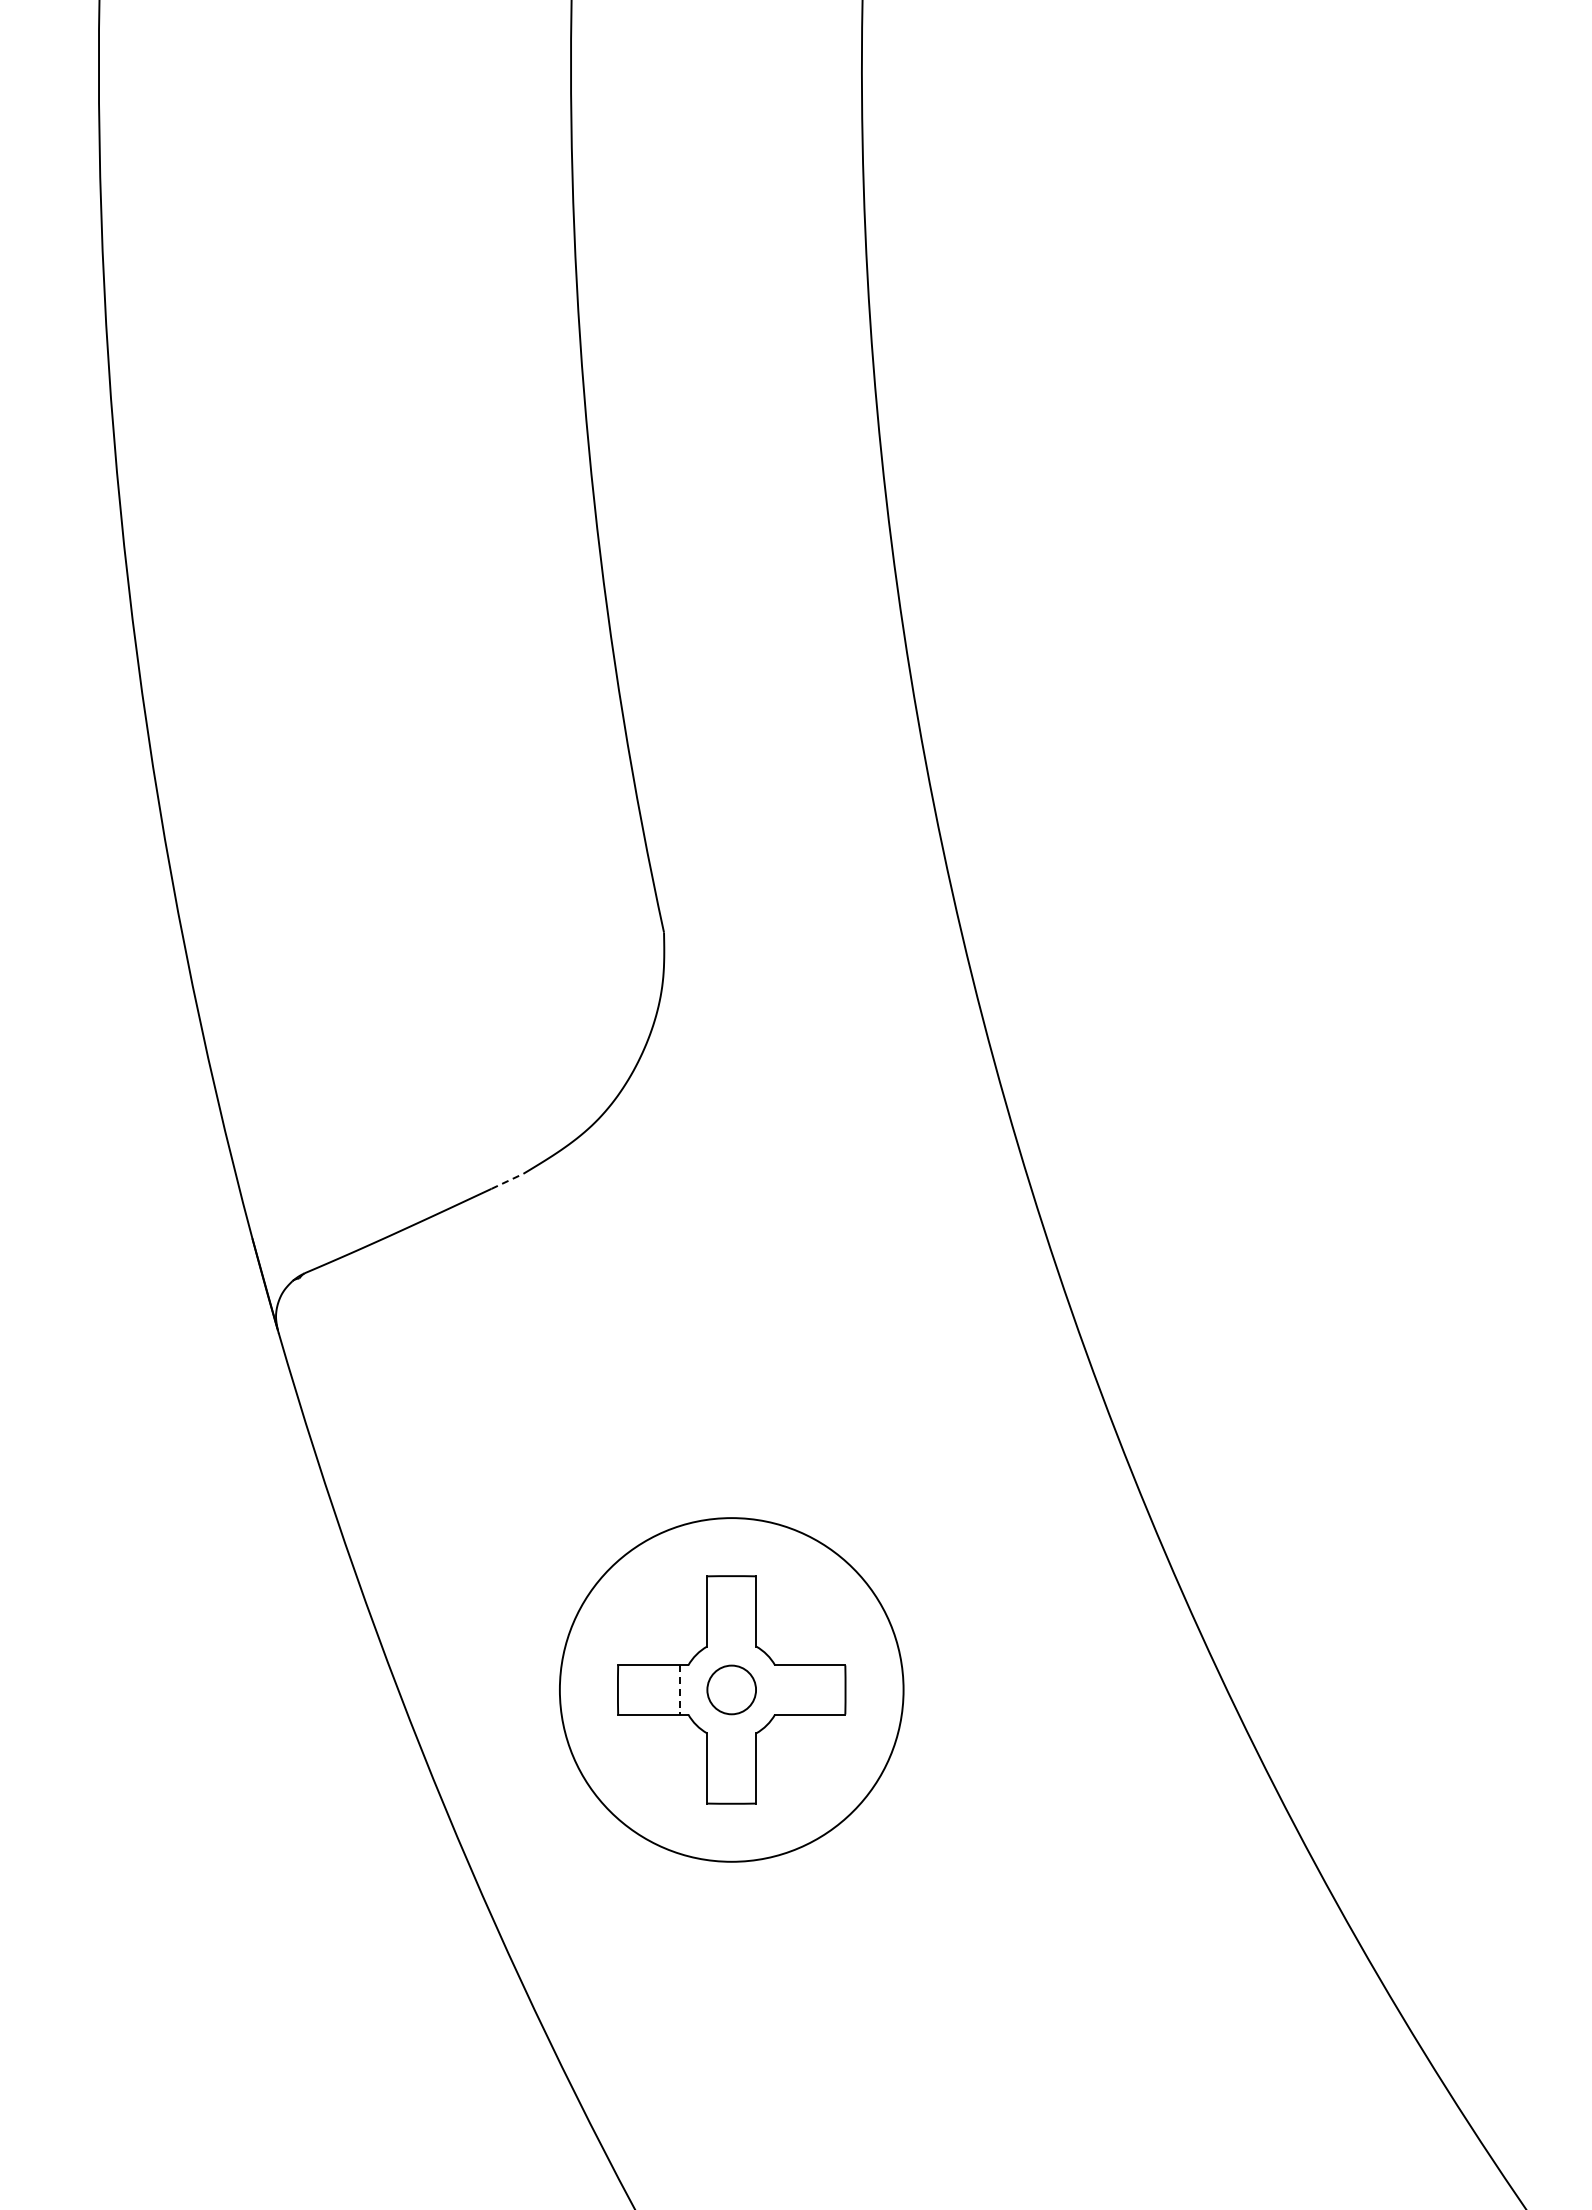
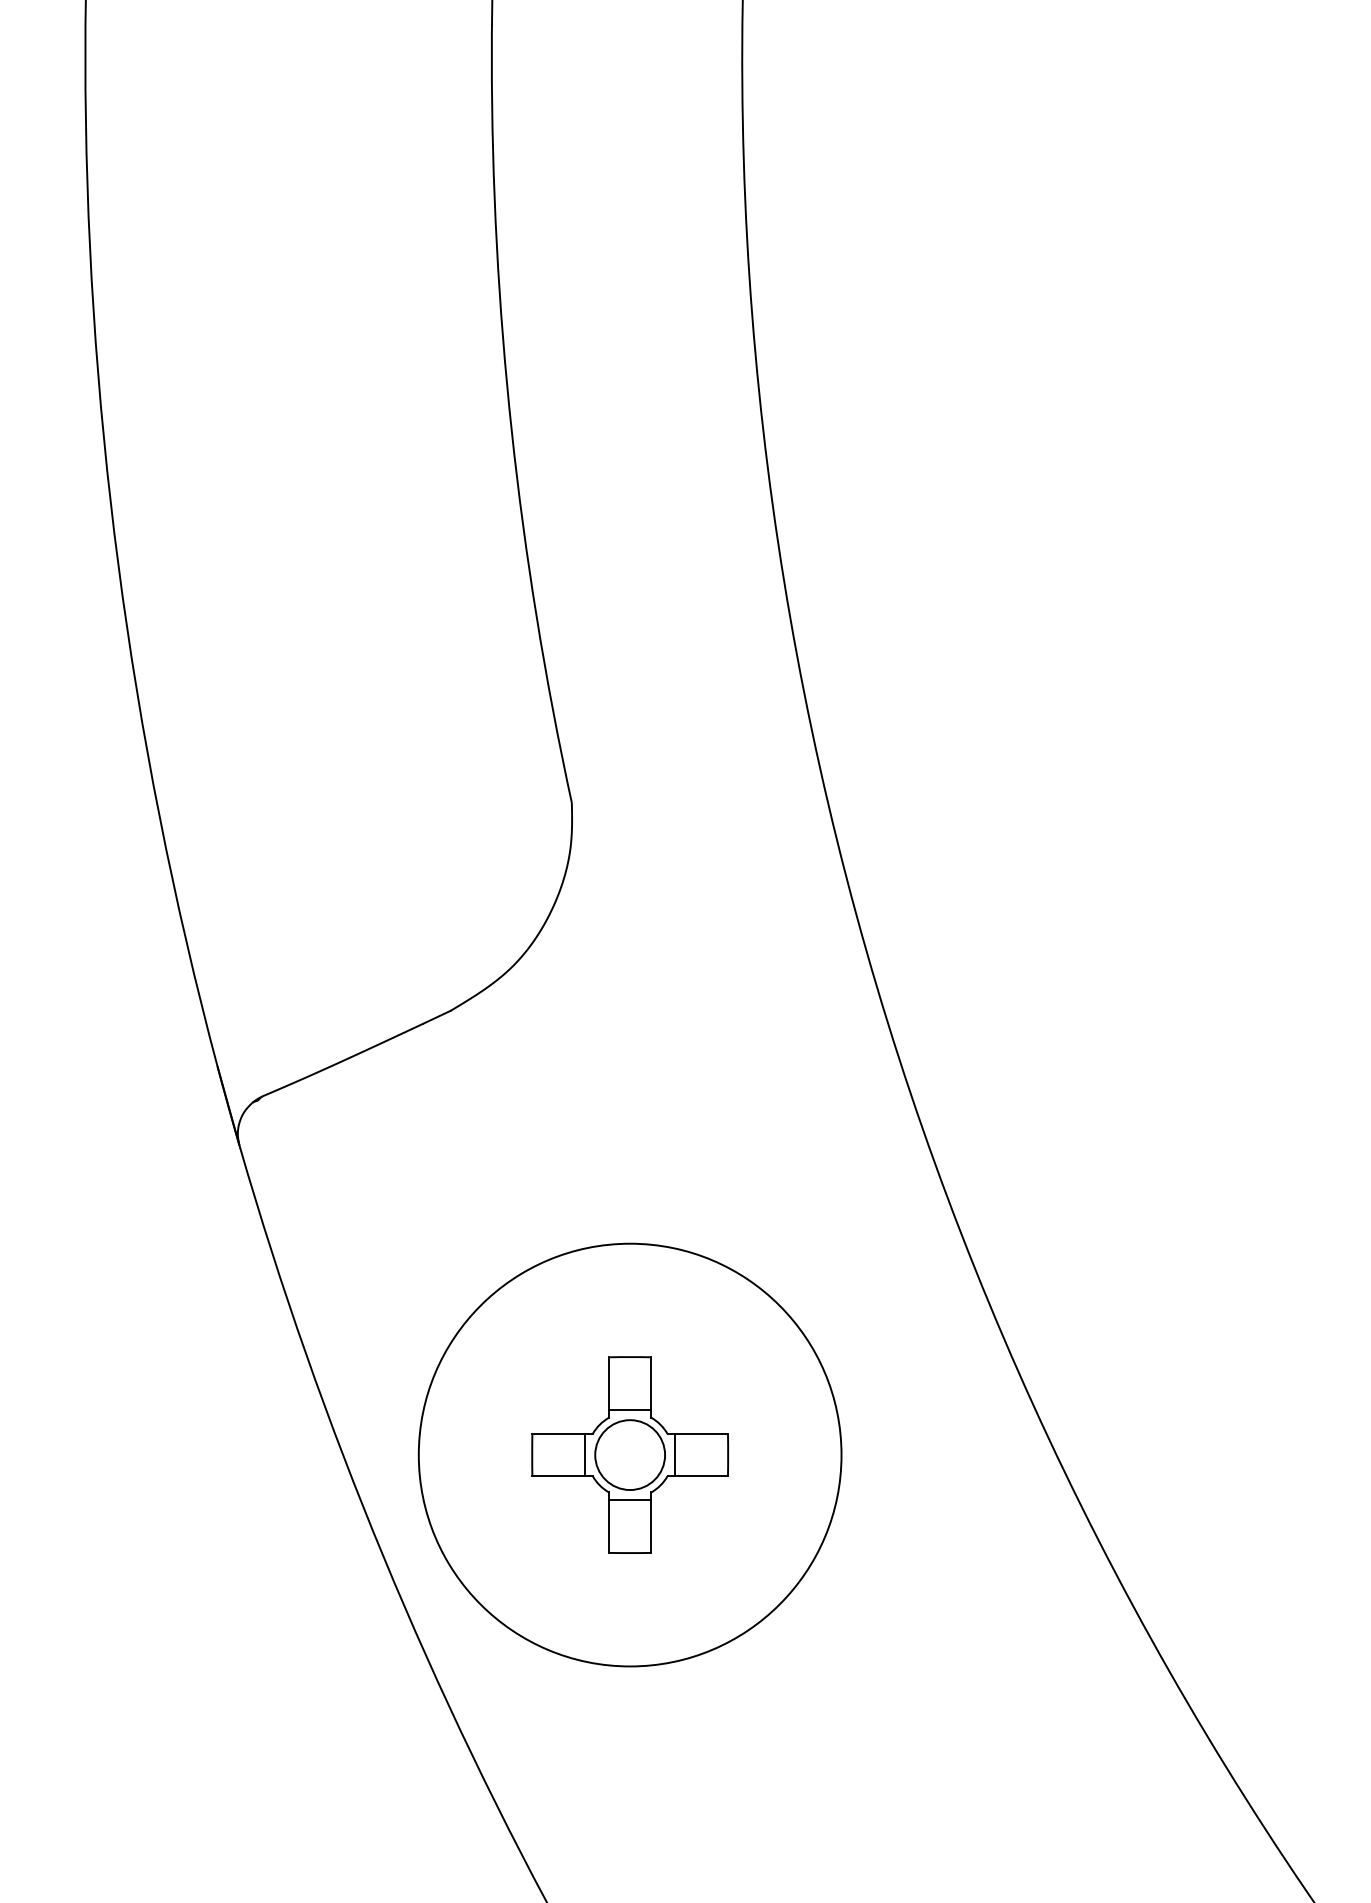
line: (507, 1181) -> (437, 1017), dashed -> solid
line: (731, 1638) -> (629, 1410), added
line: (679, 1689) -> (585, 1454), dashed -> solid
circle: (731, 1689) -> (629, 1454), size x1.43
circle: (731, 1689) -> (629, 1454), size x1.67
line: (783, 1689) -> (674, 1454), added
line: (731, 1741) -> (629, 1499), added

